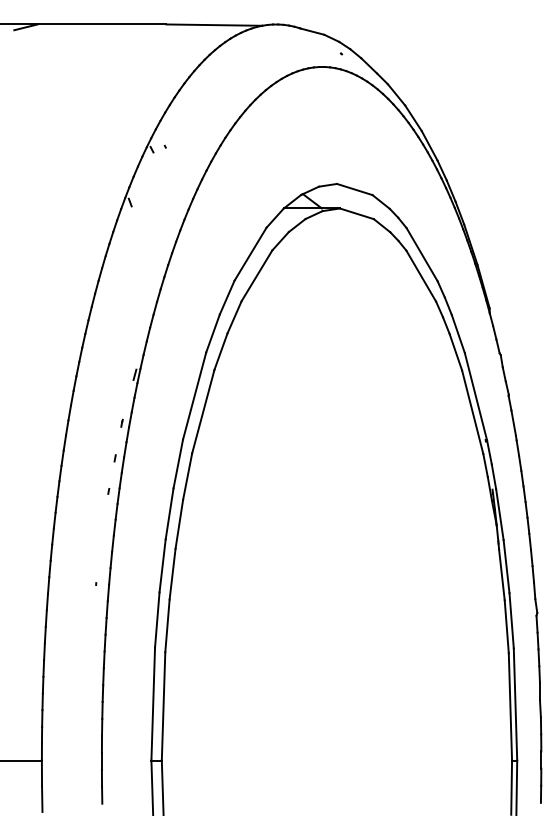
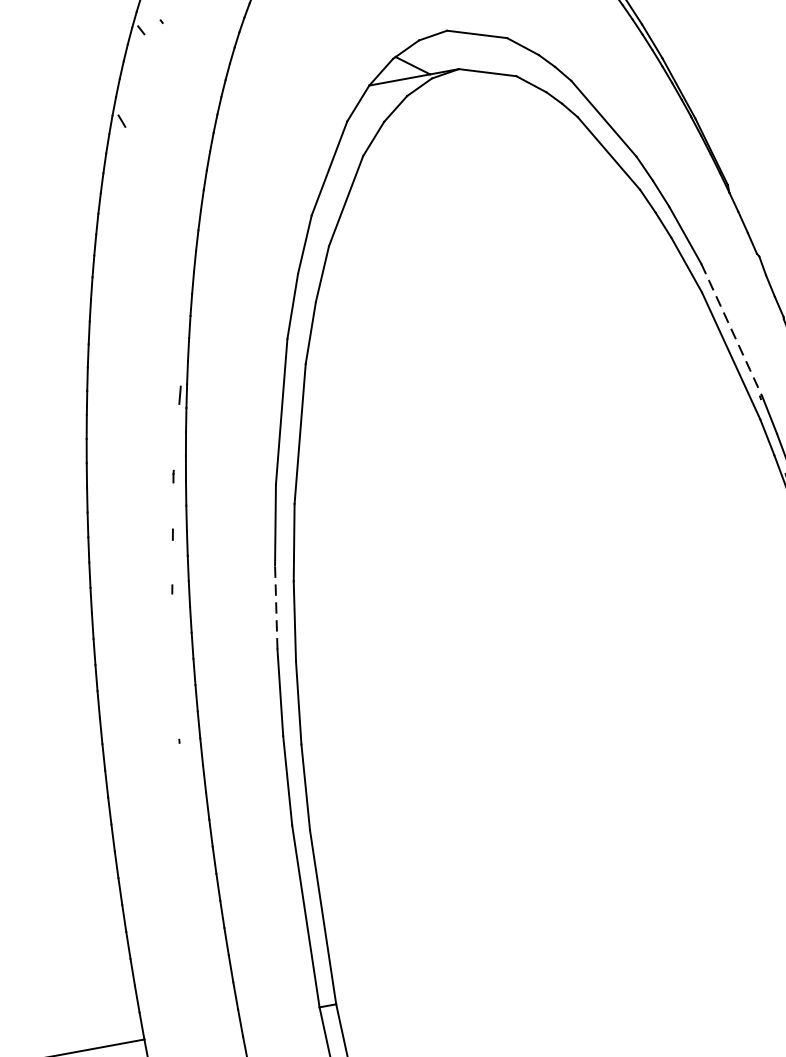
line: (476, 397) -> (732, 331), solid -> dashed
line: (169, 513) -> (275, 606), solid -> dashed

